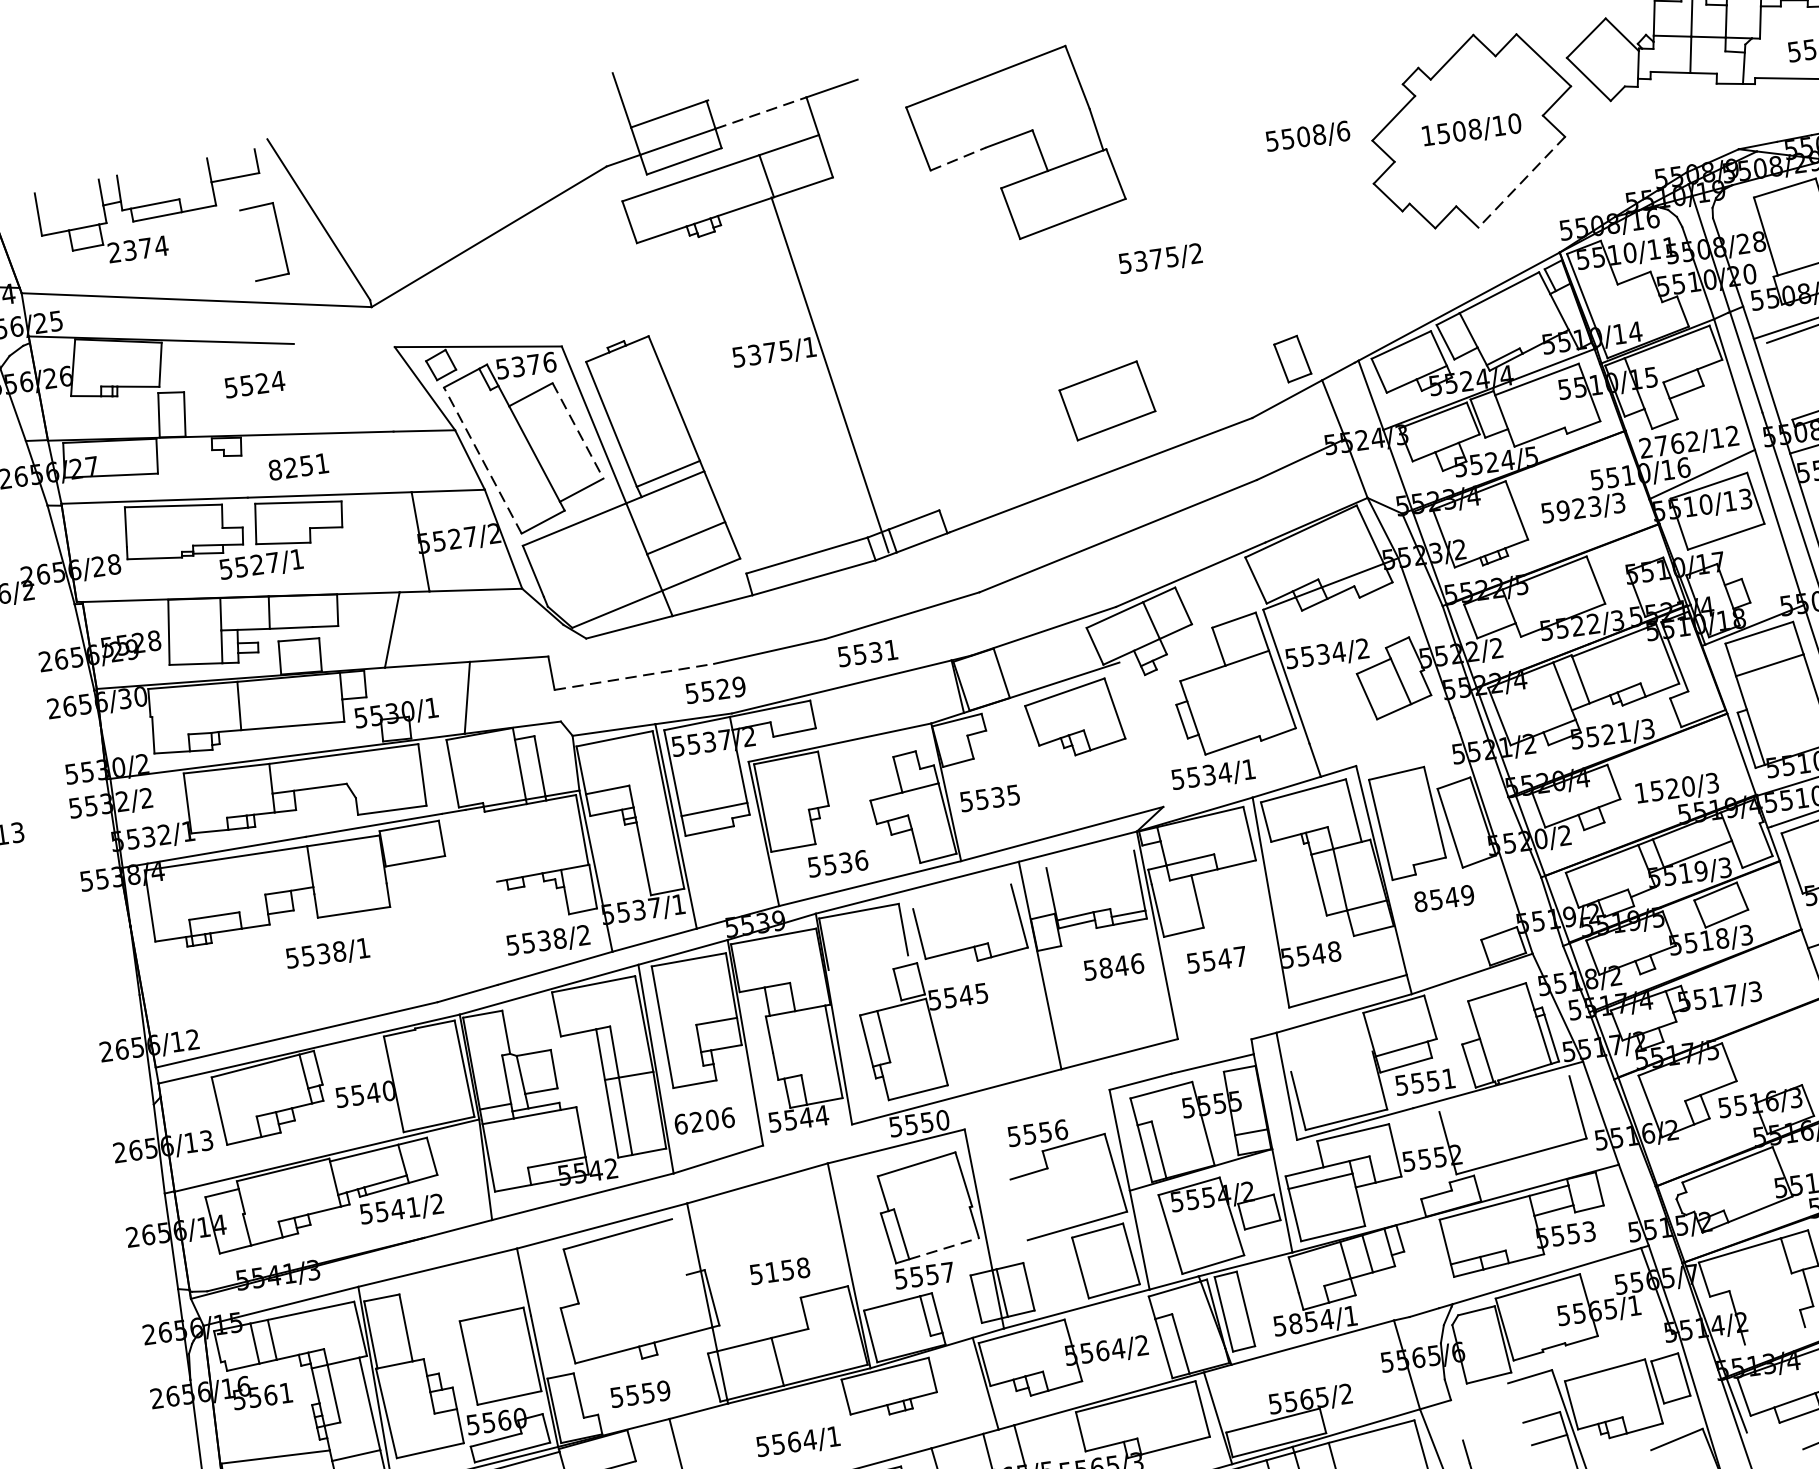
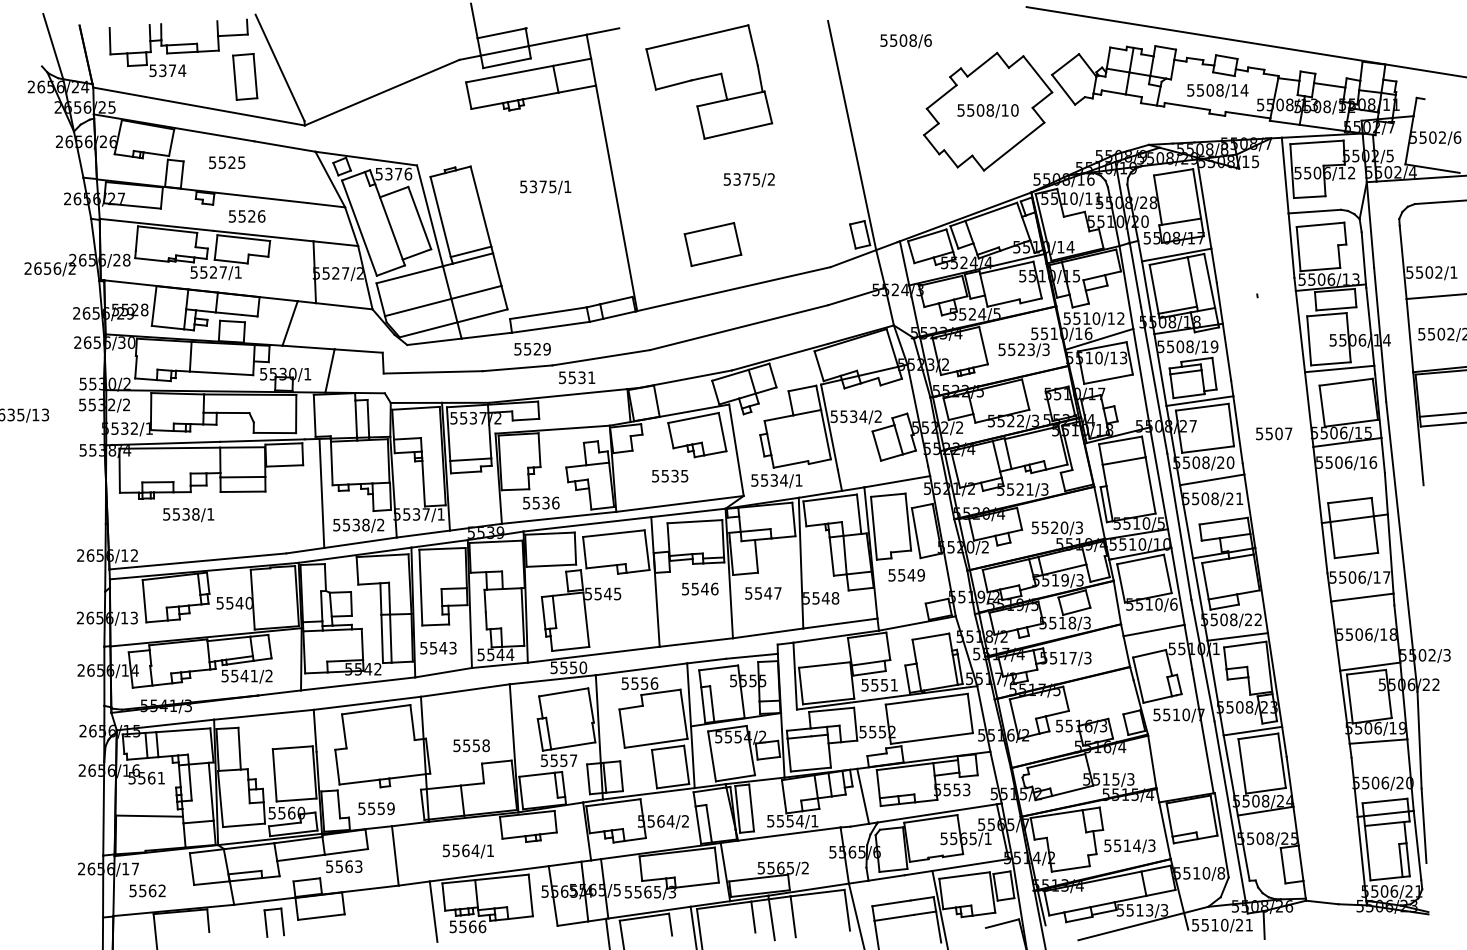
line: (760, 113) -> (557, 40), dashed -> solid
text: (1426, 135) -> (960, 110), 1508/10 -> 5508/10
text: (1307, 137) -> (905, 41), moved
line: (959, 158) -> (674, 84), dashed -> solid
line: (1520, 182) -> (1013, 146), dashed -> solid
line: (1258, 200) -> (852, 135), added
line: (247, 245) -> (234, 77), added
text: (113, 252) -> (152, 70), 2374 -> 5374
text: (1159, 260) -> (748, 180), moved
line: (343, 345) -> (284, 146), added
line: (829, 375) -> (616, 198), moved
line: (1778, 380) -> (1153, 288), added
text: (277, 381) -> (241, 162), 5524 -> 5525
part: (1106, 400) -> (712, 244), moved
line: (577, 431) -> (419, 218), dashed -> solid
text: (1668, 444) -> (1081, 318), 2762/12 -> 5510/12
line: (483, 461) -> (359, 228), dashed -> solid
text: (297, 467) -> (246, 216), 8251 -> 5526
text: (1562, 510) -> (1011, 349), 5923/3 -> 5523/3
line: (595, 575) -> (418, 307), added
line: (634, 677) -> (433, 372), dashed -> solid
text: (715, 690) -> (532, 349), moved
line: (1141, 733) -> (736, 449), added
line: (1408, 749) -> (897, 481), added
text: (1639, 792) -> (1034, 527), 1520/3 -> 5520/3
text: (990, 797) -> (670, 475), moved
line: (490, 846) -> (331, 463), added
line: (1089, 859) -> (694, 521), added
line: (349, 887) -> (242, 476), added
line: (480, 895) -> (321, 492), added
line: (961, 896) -> (613, 533), added
text: (1419, 902) -> (891, 575), 8549 -> 5549
text: (327, 955) -> (188, 515), moved
line: (868, 962) -> (551, 565), added
text: (1106, 967) -> (695, 588), 5846 -> 5546
line: (1232, 1023) -> (767, 633), added
line: (1331, 1060) -> (824, 664), added
line: (1503, 1092) -> (926, 698), added
line: (1037, 1110) -> (641, 669), added
text: (704, 1119) -> (438, 647), 6206 -> 5543
line: (806, 1133) -> (499, 664), added
line: (1018, 1209) -> (621, 728), added
line: (679, 1246) -> (412, 722), added
line: (944, 1247) -> (573, 745), dashed -> solid
line: (1423, 1263) -> (863, 795), added
text: (771, 1271) -> (466, 745), 5158 -> 5558
text: (1295, 1322) -> (780, 820), 5854/1 -> 5554/1
line: (1774, 1335) -> (1070, 868), added
line: (1612, 1351) -> (970, 864), added
line: (1479, 1390) -> (886, 877), added
line: (1493, 1431) -> (891, 903), added
line: (1499, 1453) -> (893, 917), added

